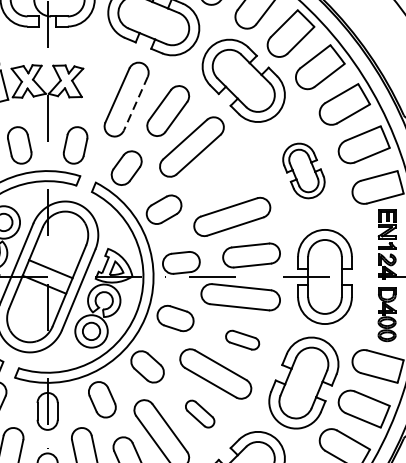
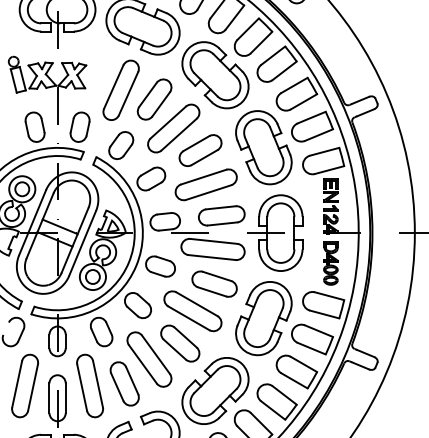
line: (135, 103) -> (128, 93), dashed -> solid
part: (303, 170) -> (263, 147), size x1.67
part: (225, 174) -> (200, 150), added
part: (242, 339) -> (214, 283), size x1.67
part: (200, 414) -> (180, 343), size x1.67

